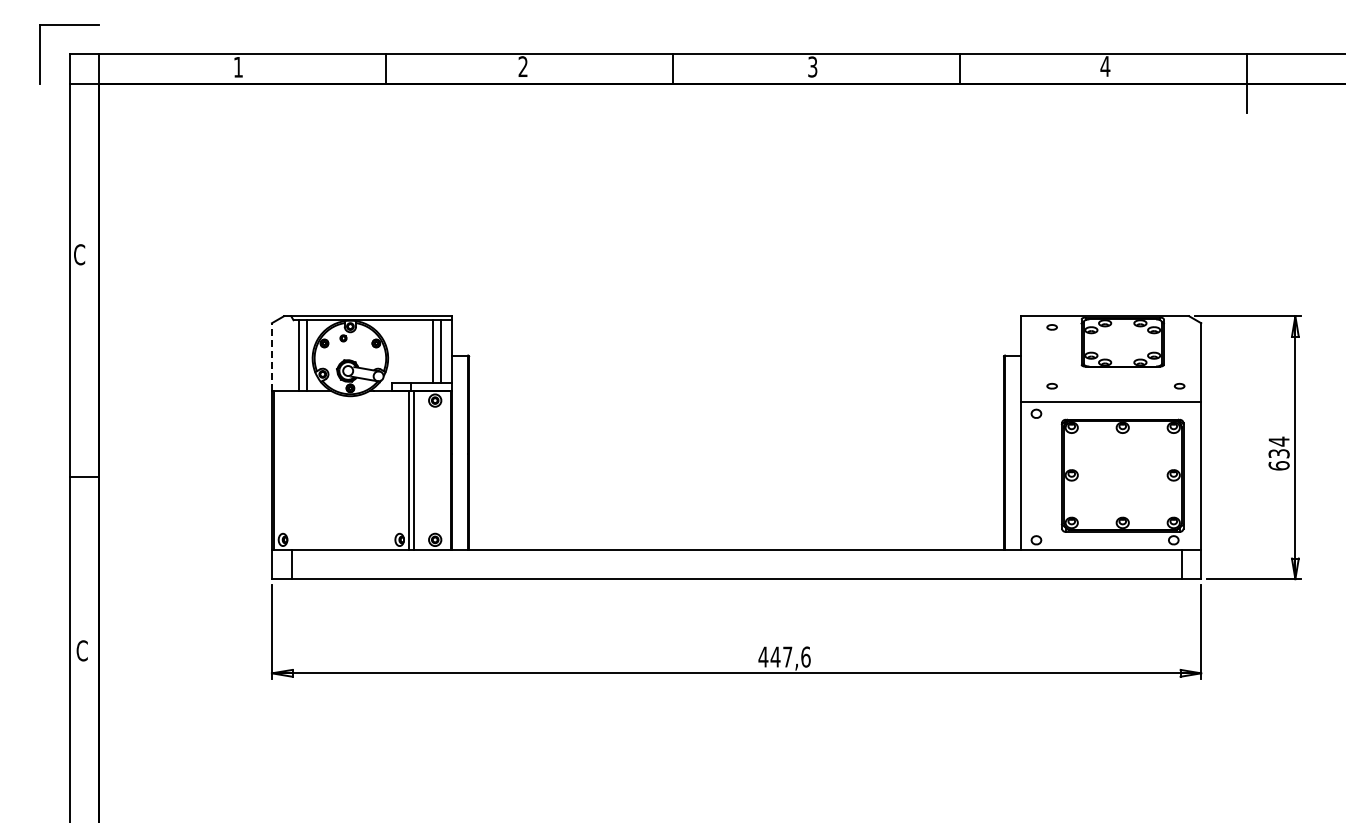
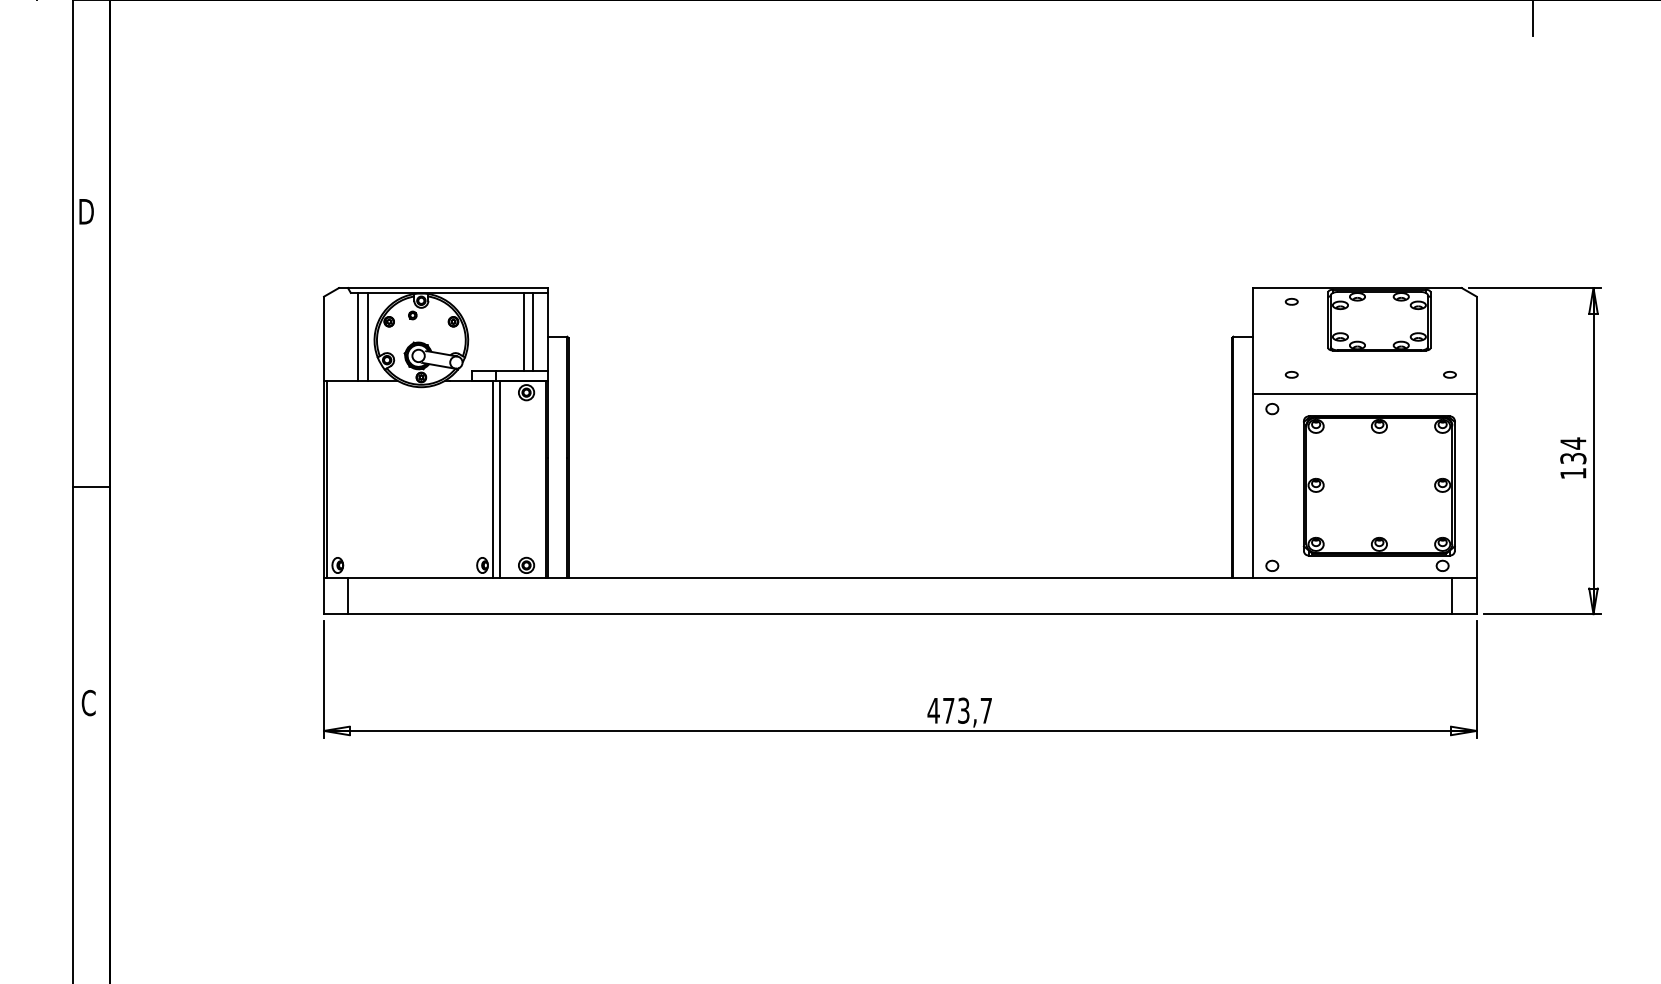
text: (80, 254) -> (86, 211), C -> D
line: (271, 357) -> (323, 339), dashed -> solid
text: (1278, 465) -> (1572, 473), 634 -> 134
text: (790, 656) -> (967, 710), 447,6 -> 473,7

